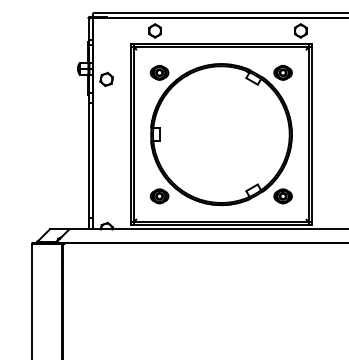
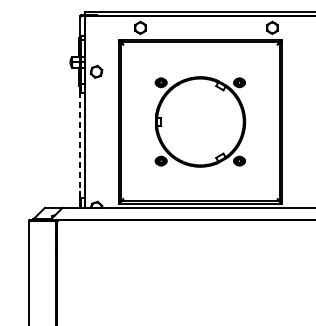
part: (220, 134) -> (199, 121), size x0.7
line: (88, 160) -> (80, 145), solid -> dashed

